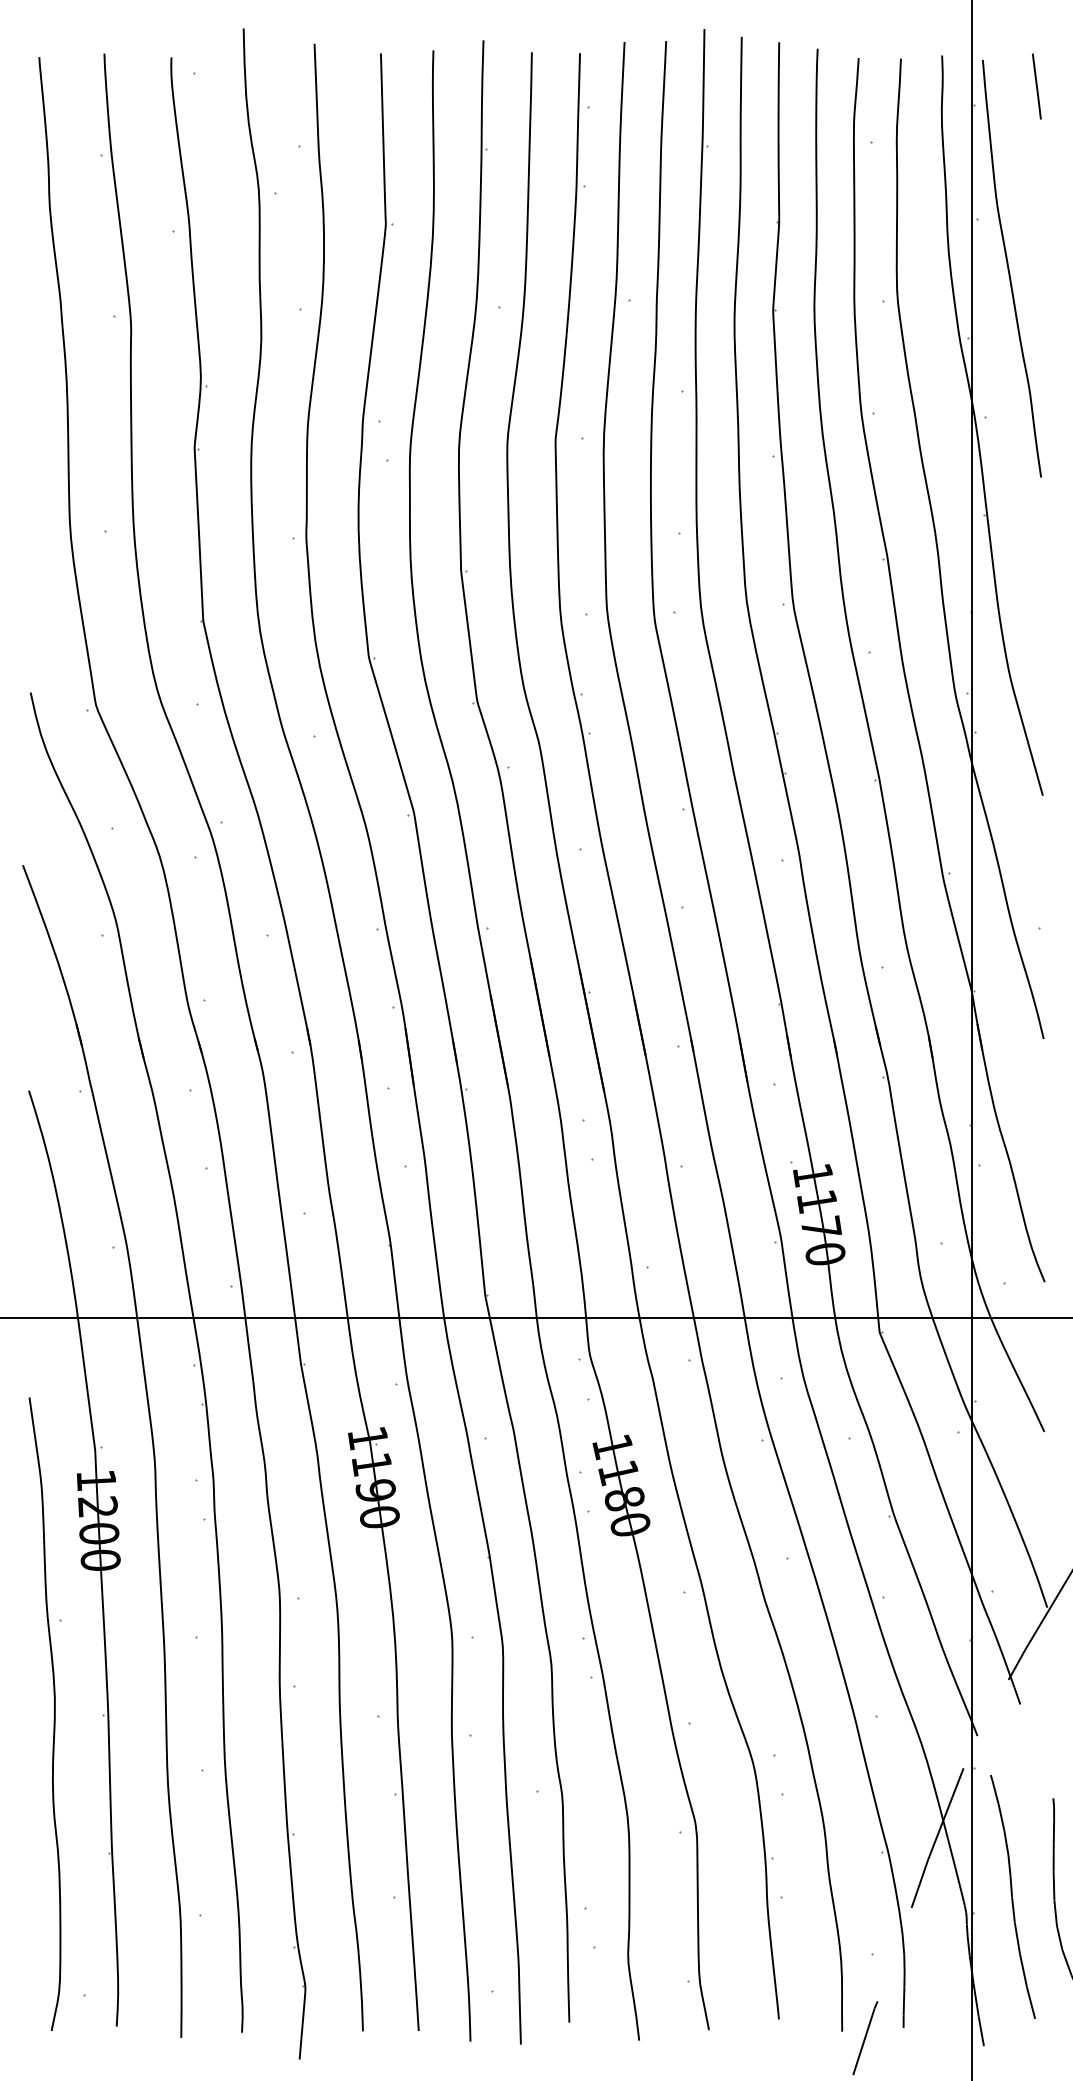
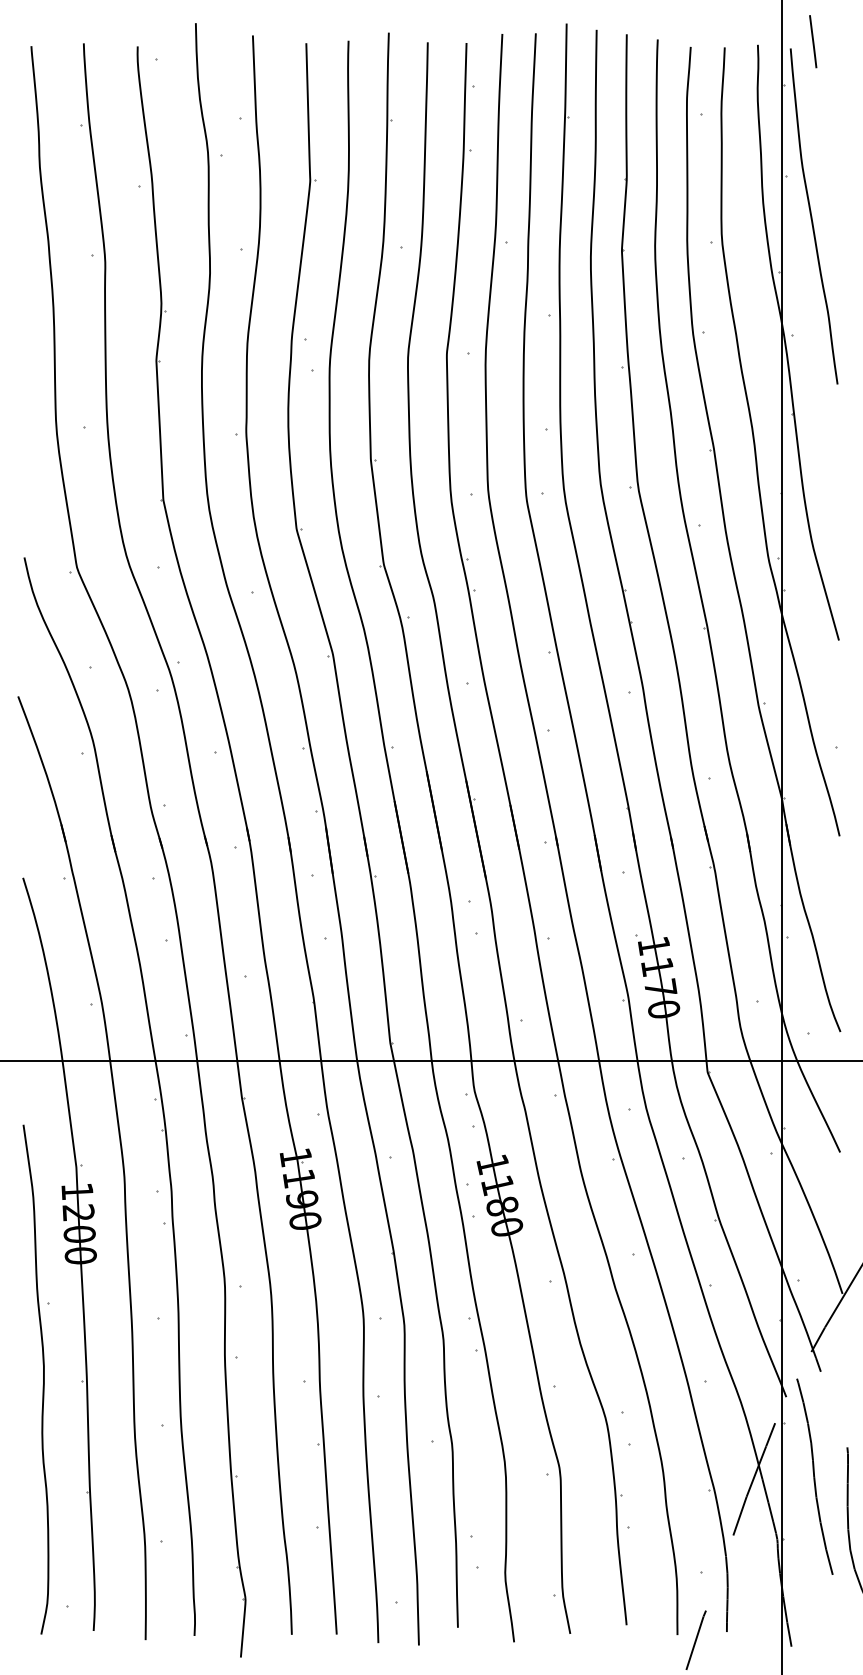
line: (1036, 86) -> (812, 41), moved
curve: (1012, 1896) -> (814, 1476), moved

